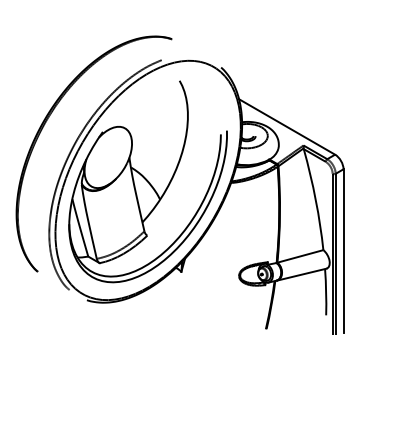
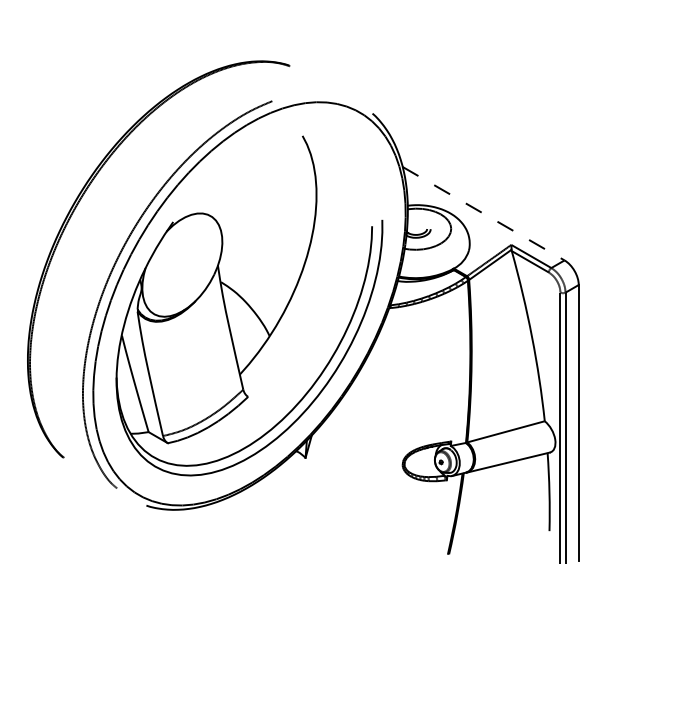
line: (287, 127) -> (484, 214), solid -> dashed

